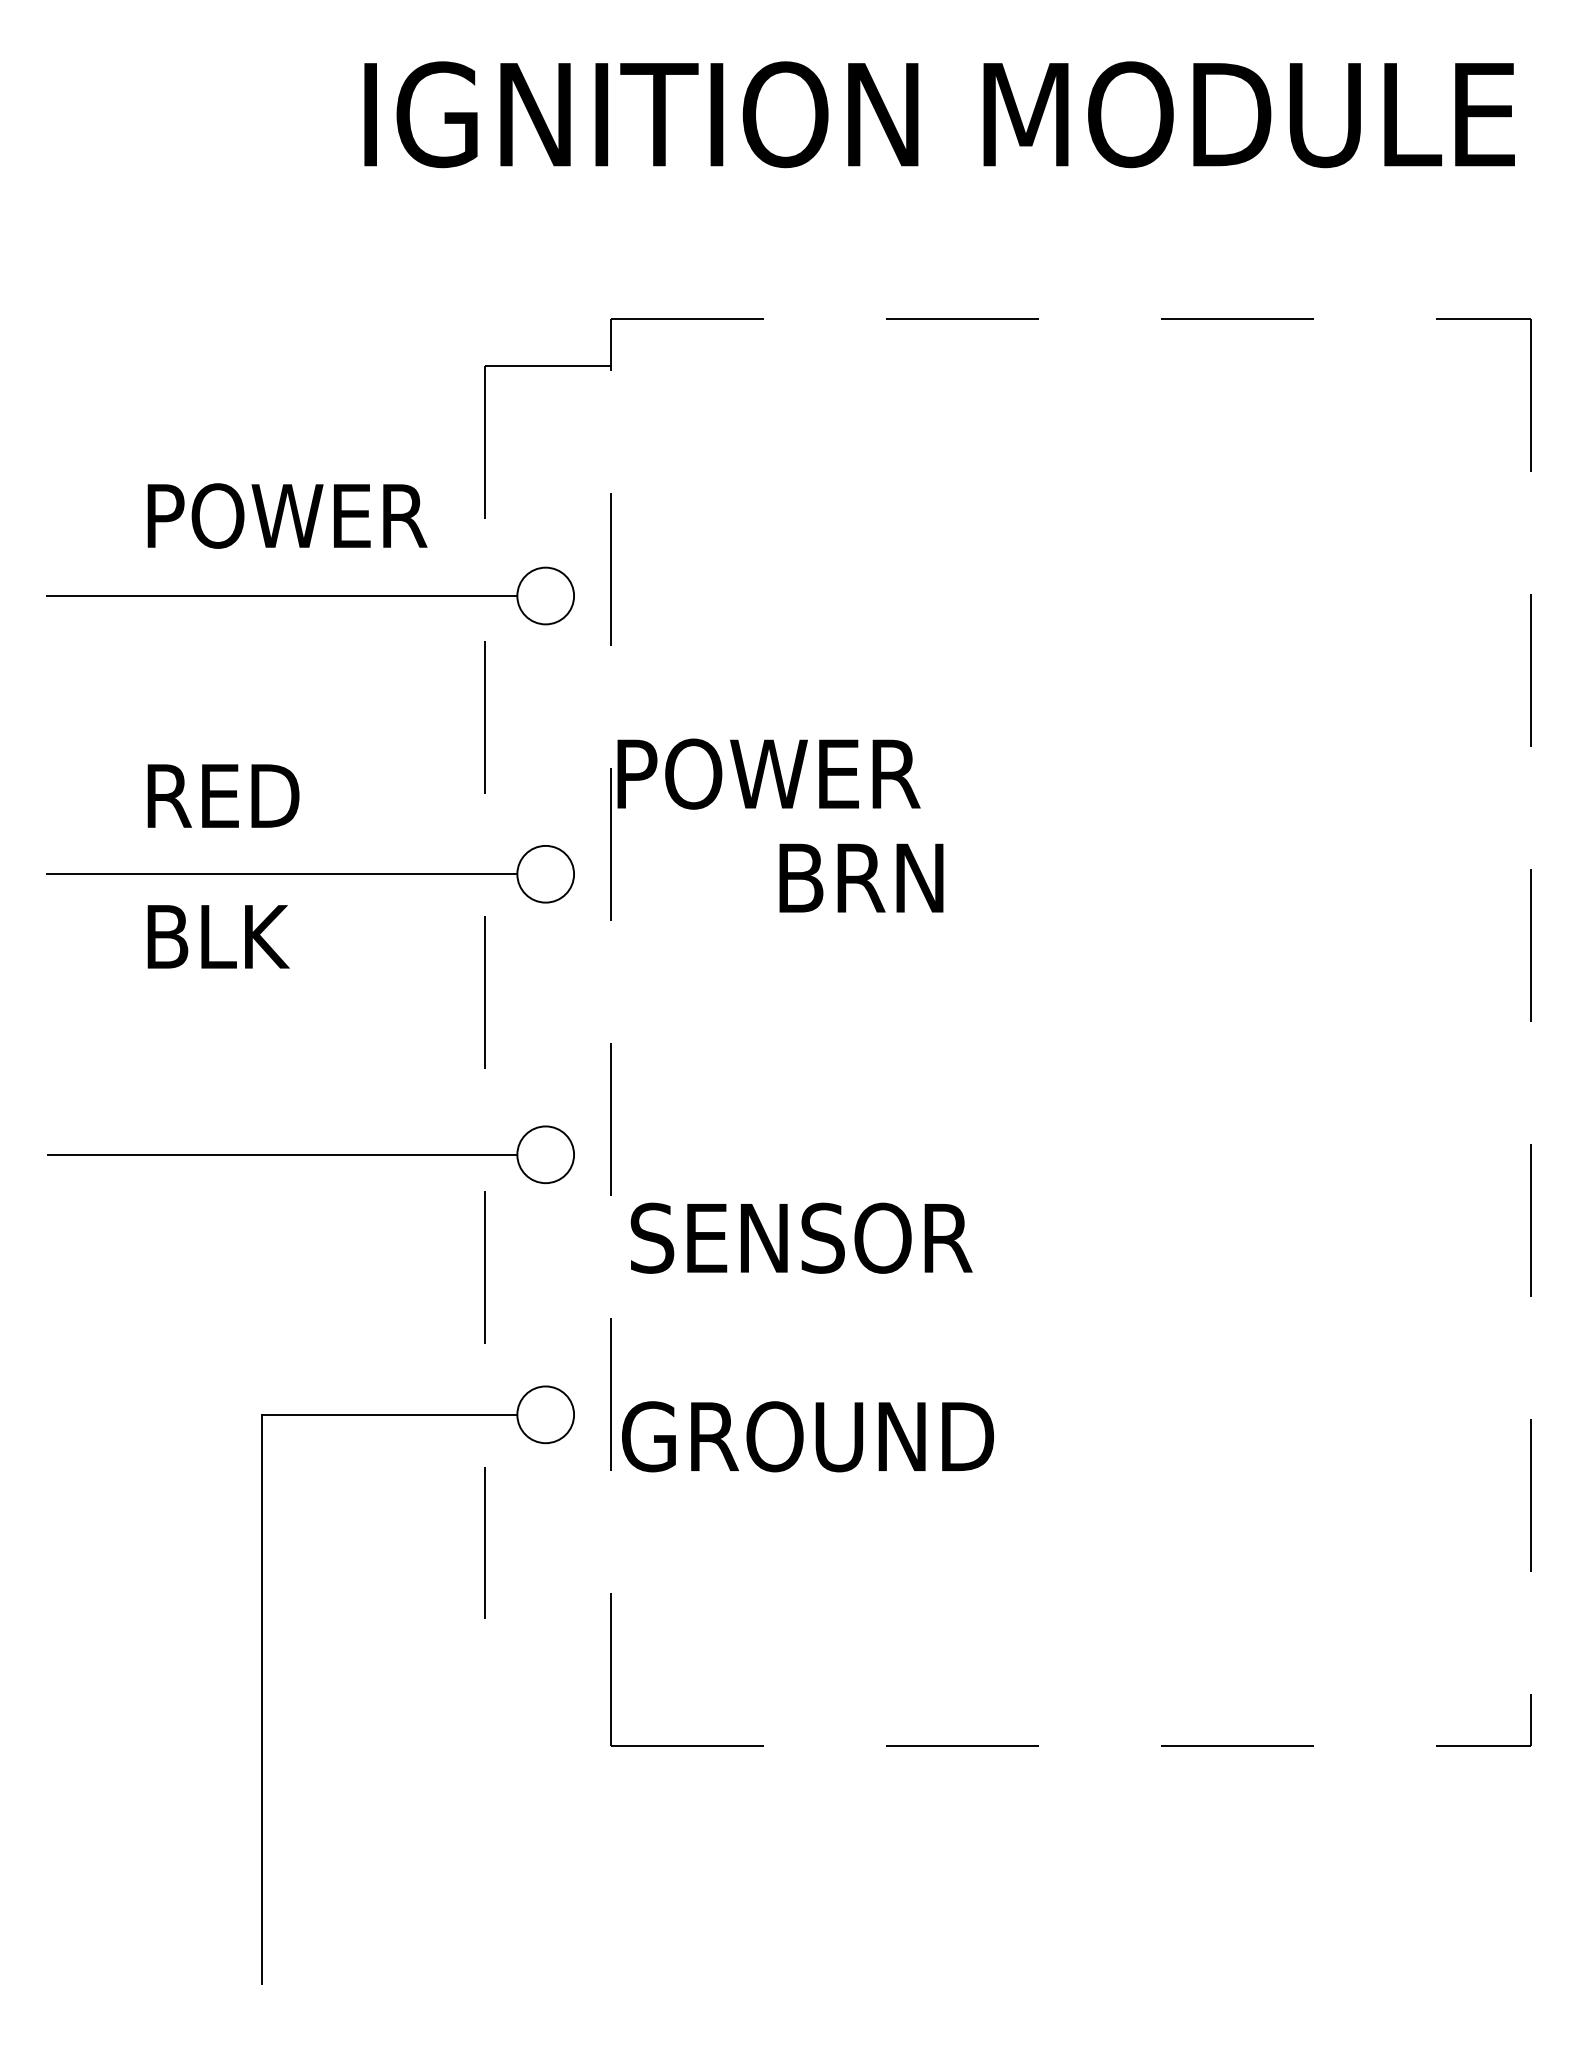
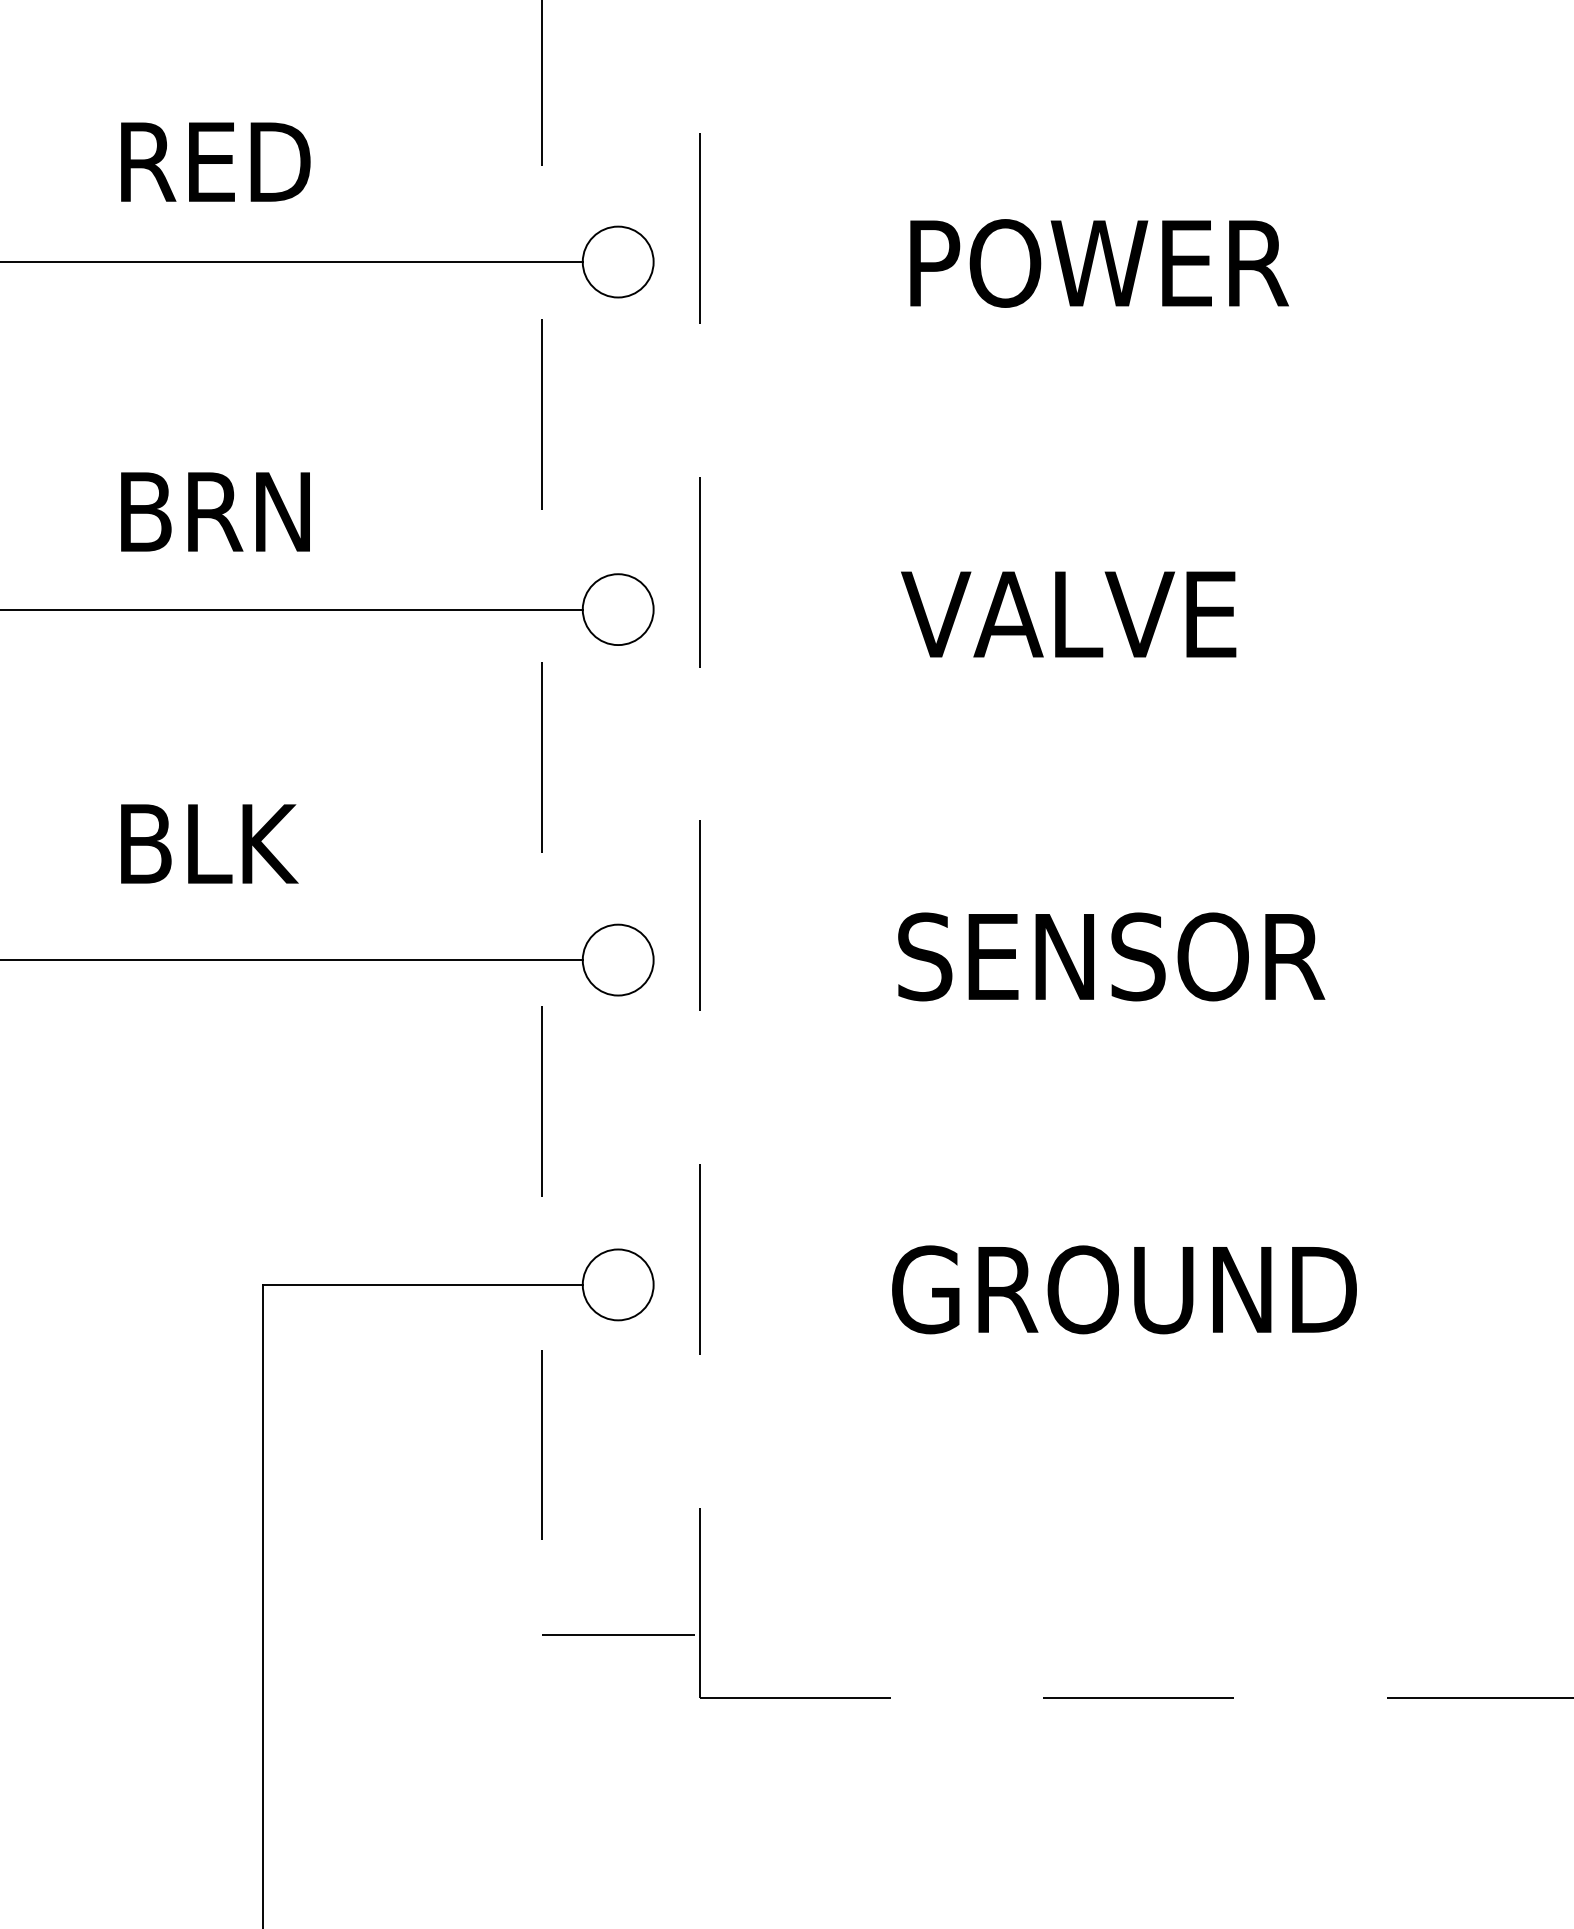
text: (291, 515) -> (300, 161), POWER -> RED
text: (768, 773) -> (1098, 262), moved
text: (227, 795) -> (220, 511), RED -> BRN
text: (906, 877) -> (1068, 613), BRN -> VALVE
text: (218, 936) -> (209, 843), moved
text: (801, 1237) -> (1111, 955), moved
text: (807, 1436) -> (1123, 1289), moved
line: (545, 1695) -> (617, 1635), added

